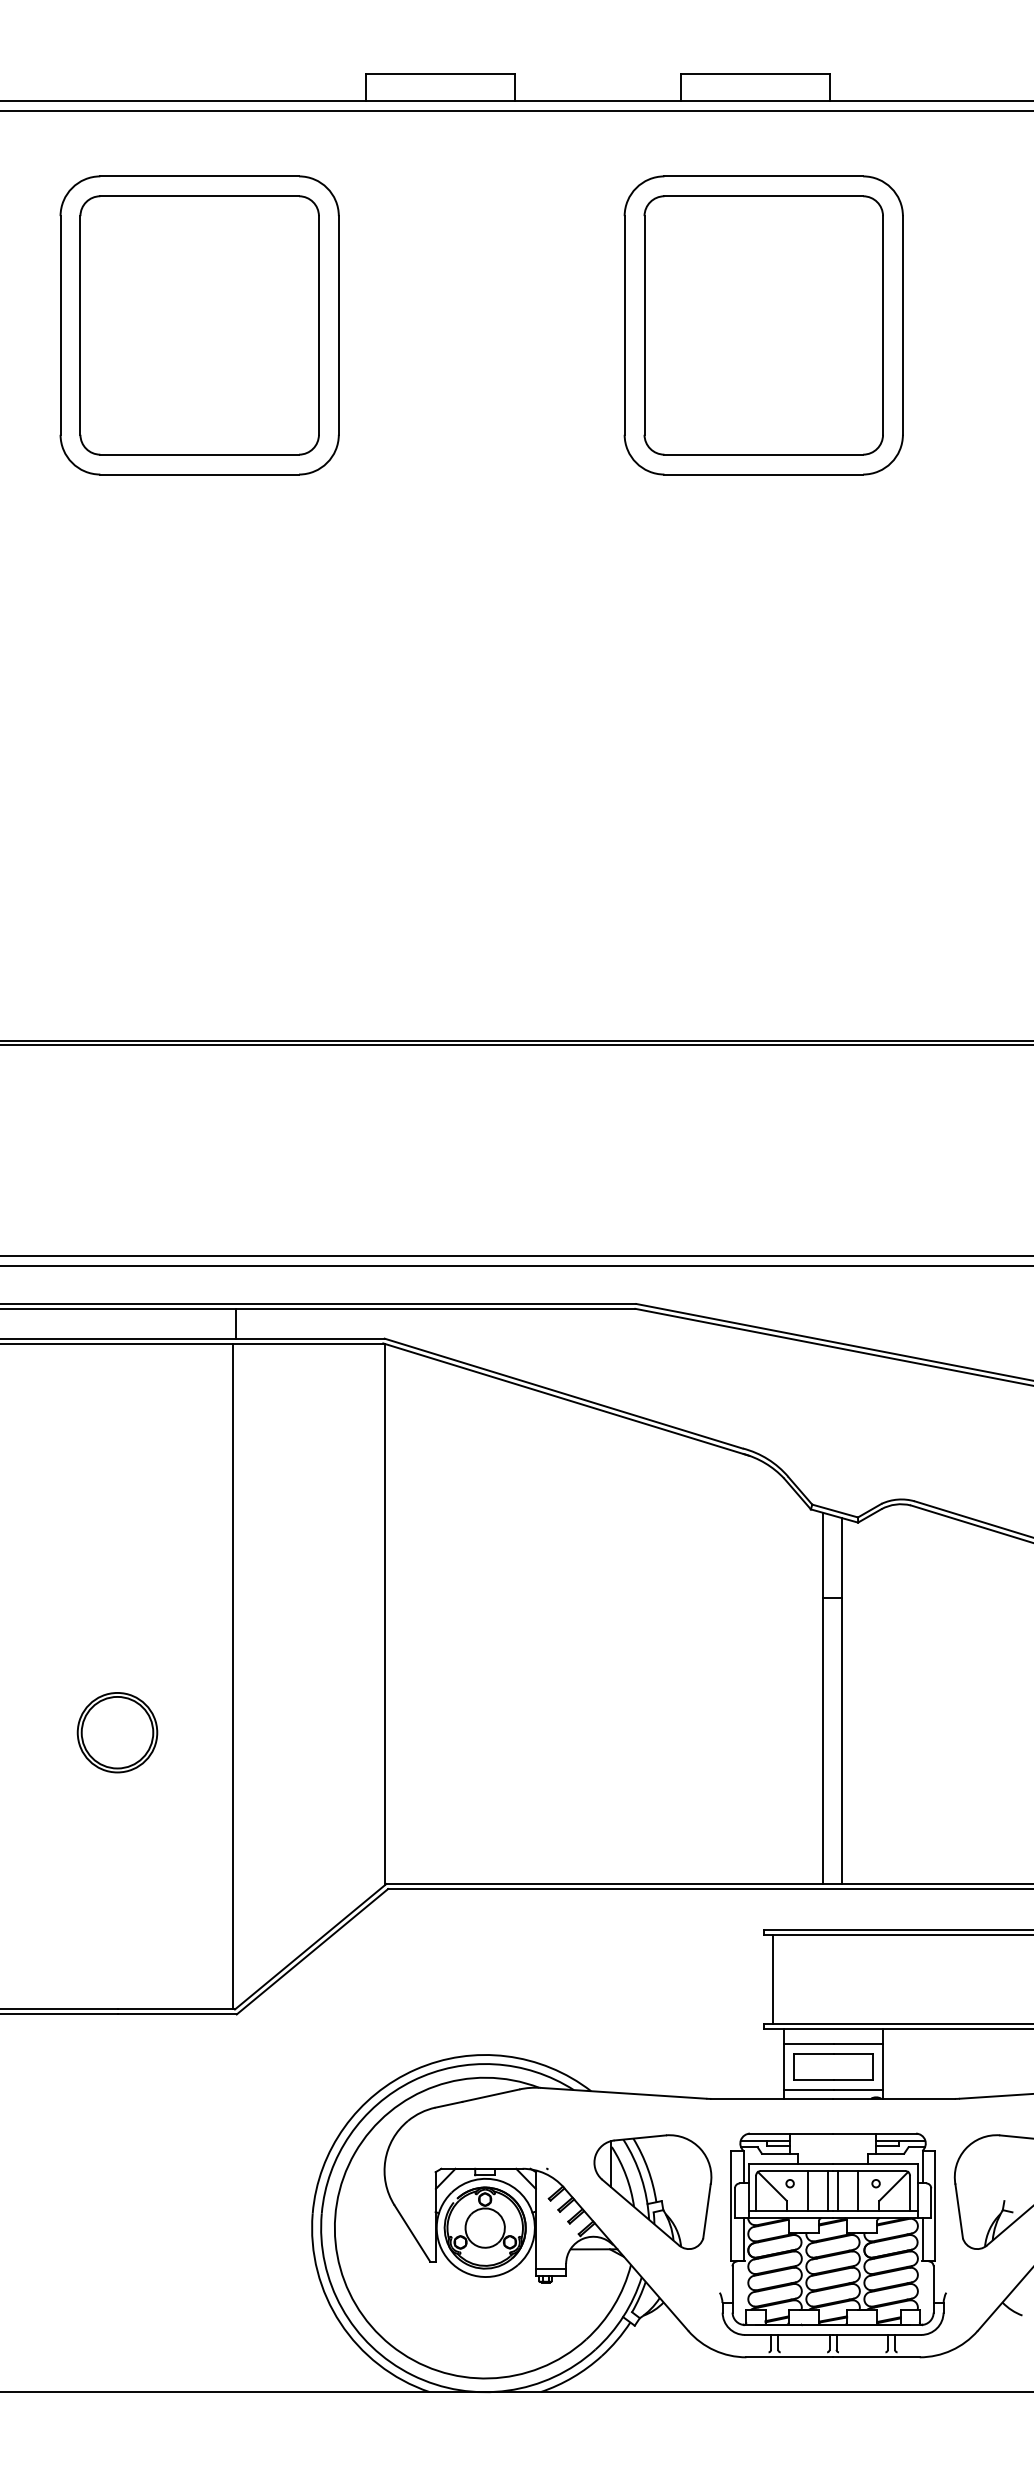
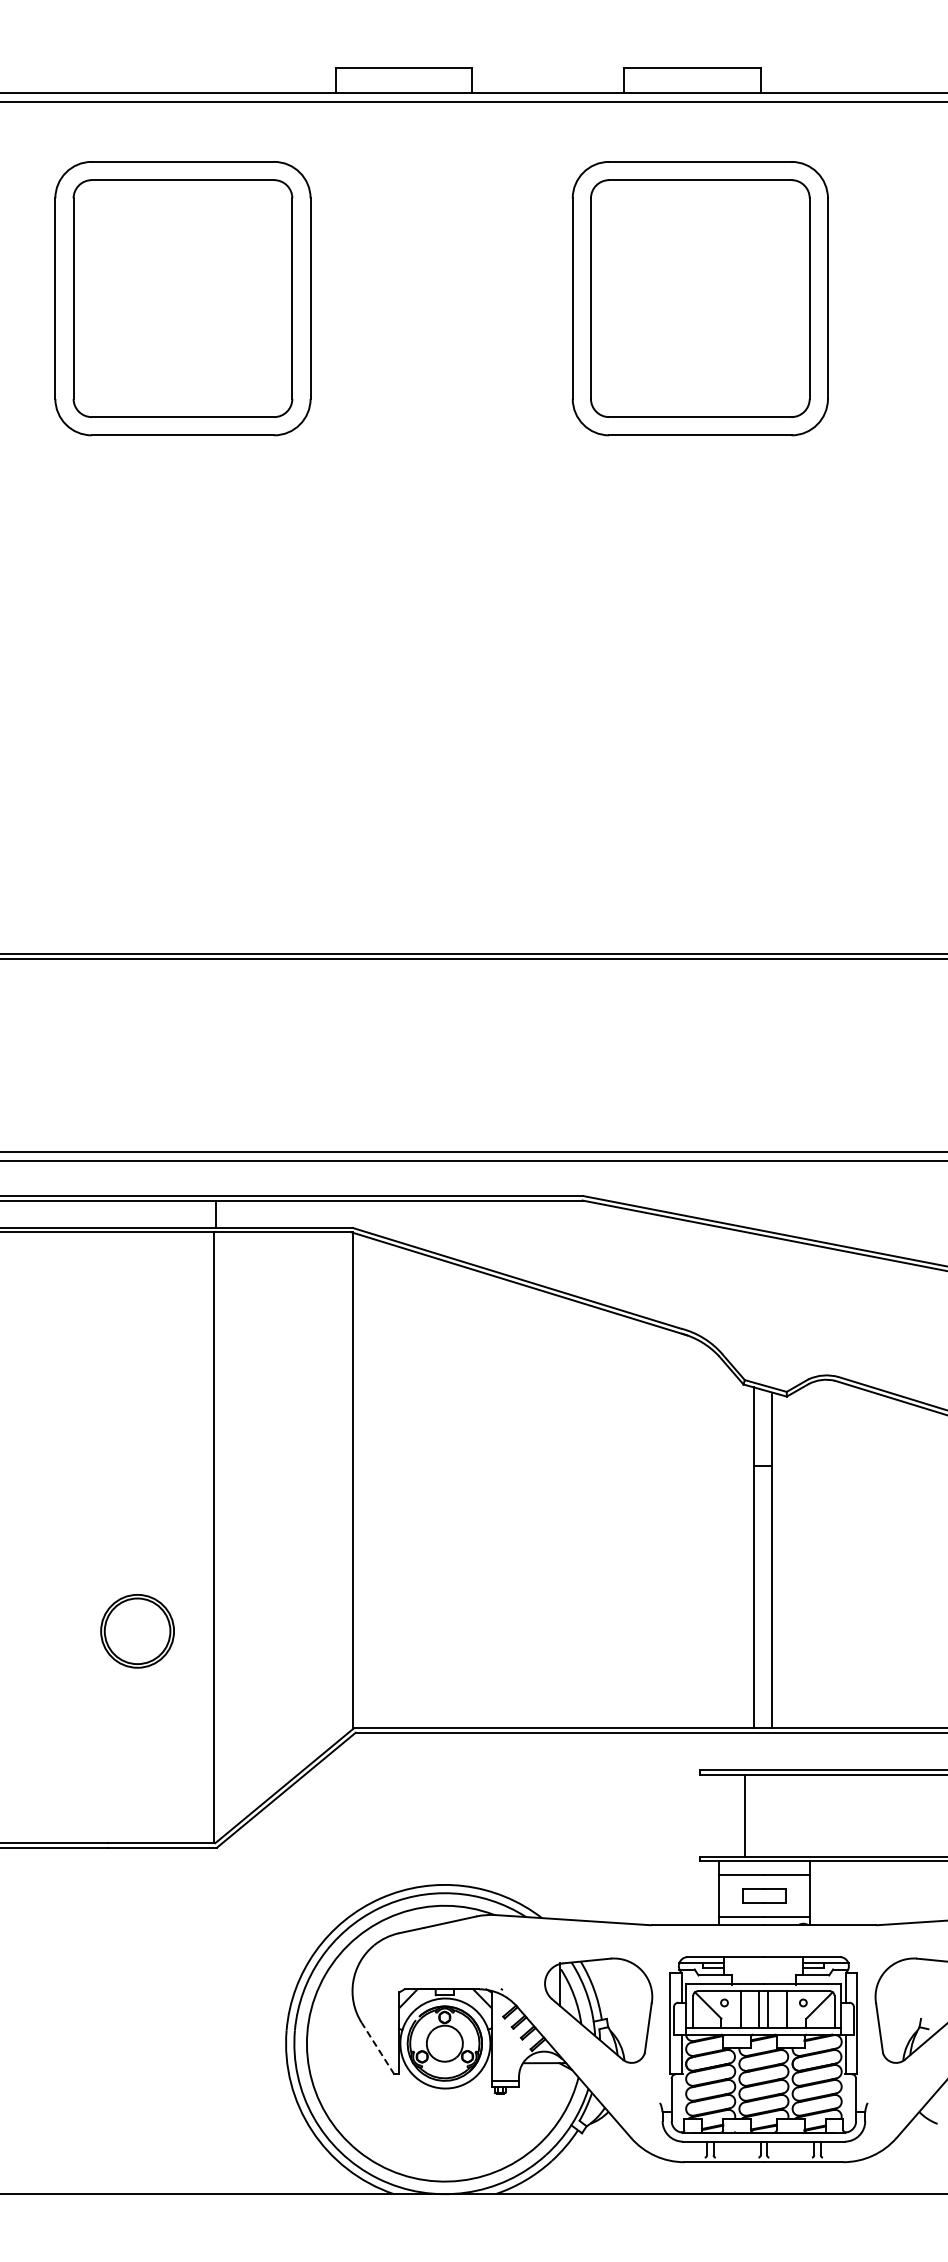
part: (117, 1732) -> (137, 1631), moved
line: (773, 1979) -> (745, 1815), moved
part: (833, 2066) -> (764, 1895), size x0.6
line: (412, 2233) -> (378, 2048), solid -> dashed

